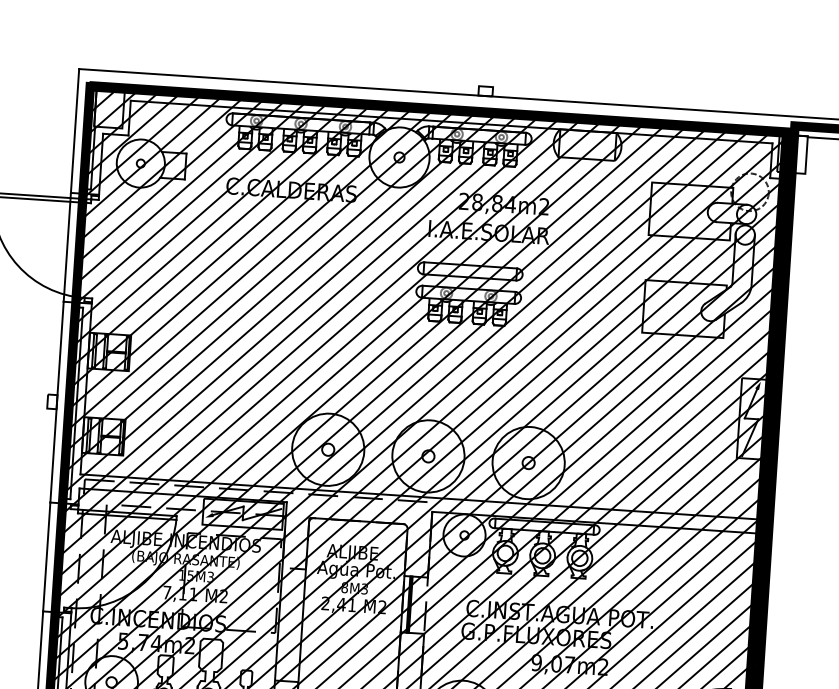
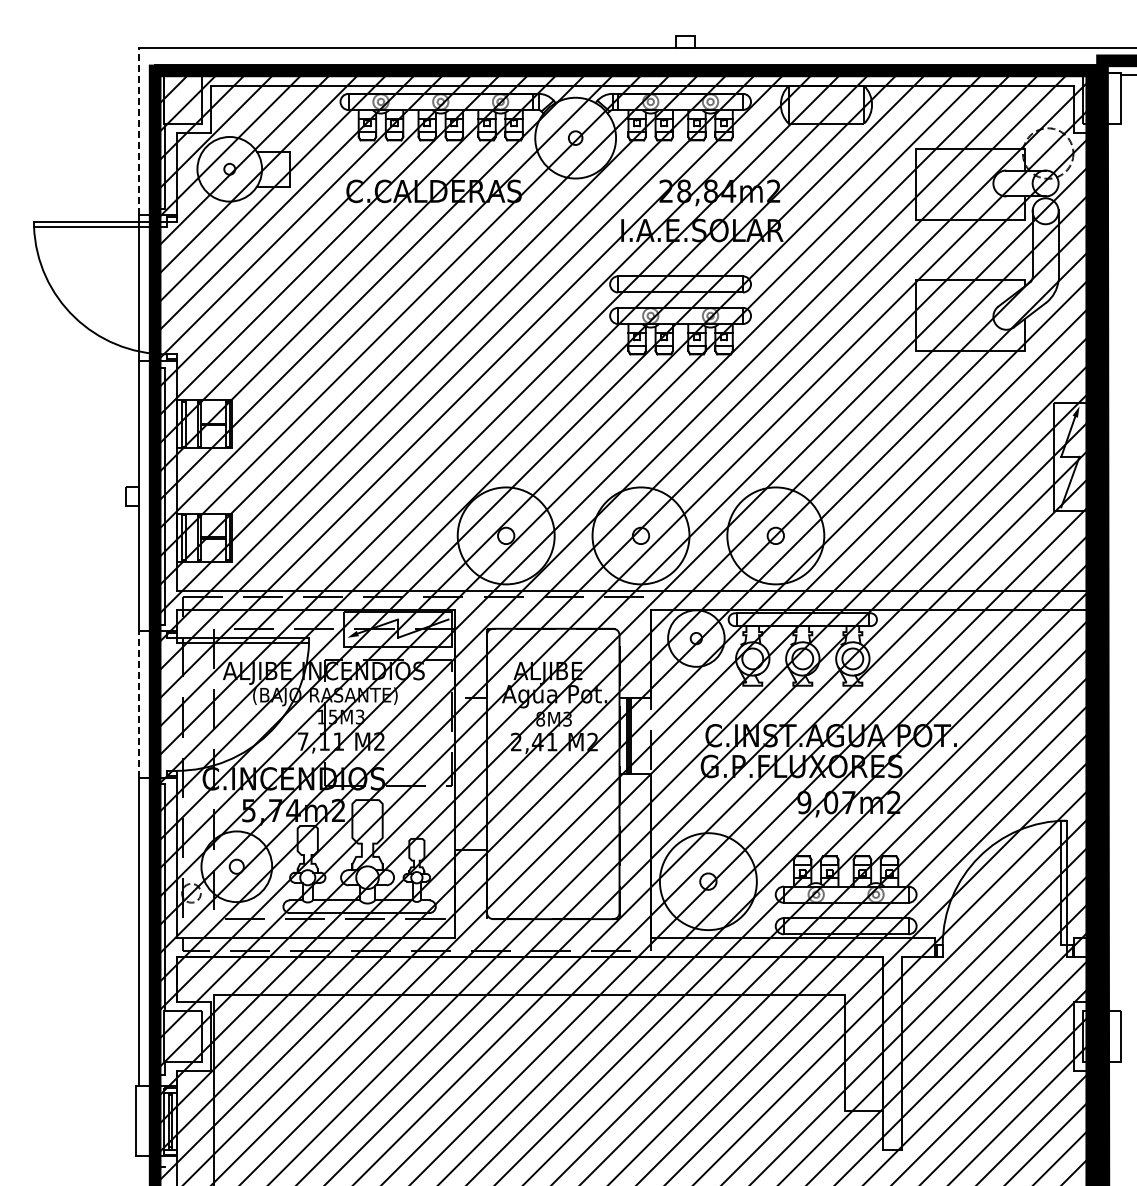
line: (74, 130) -> (138, 131), solid -> dashed
line: (46, 556) -> (138, 704), solid -> dashed

